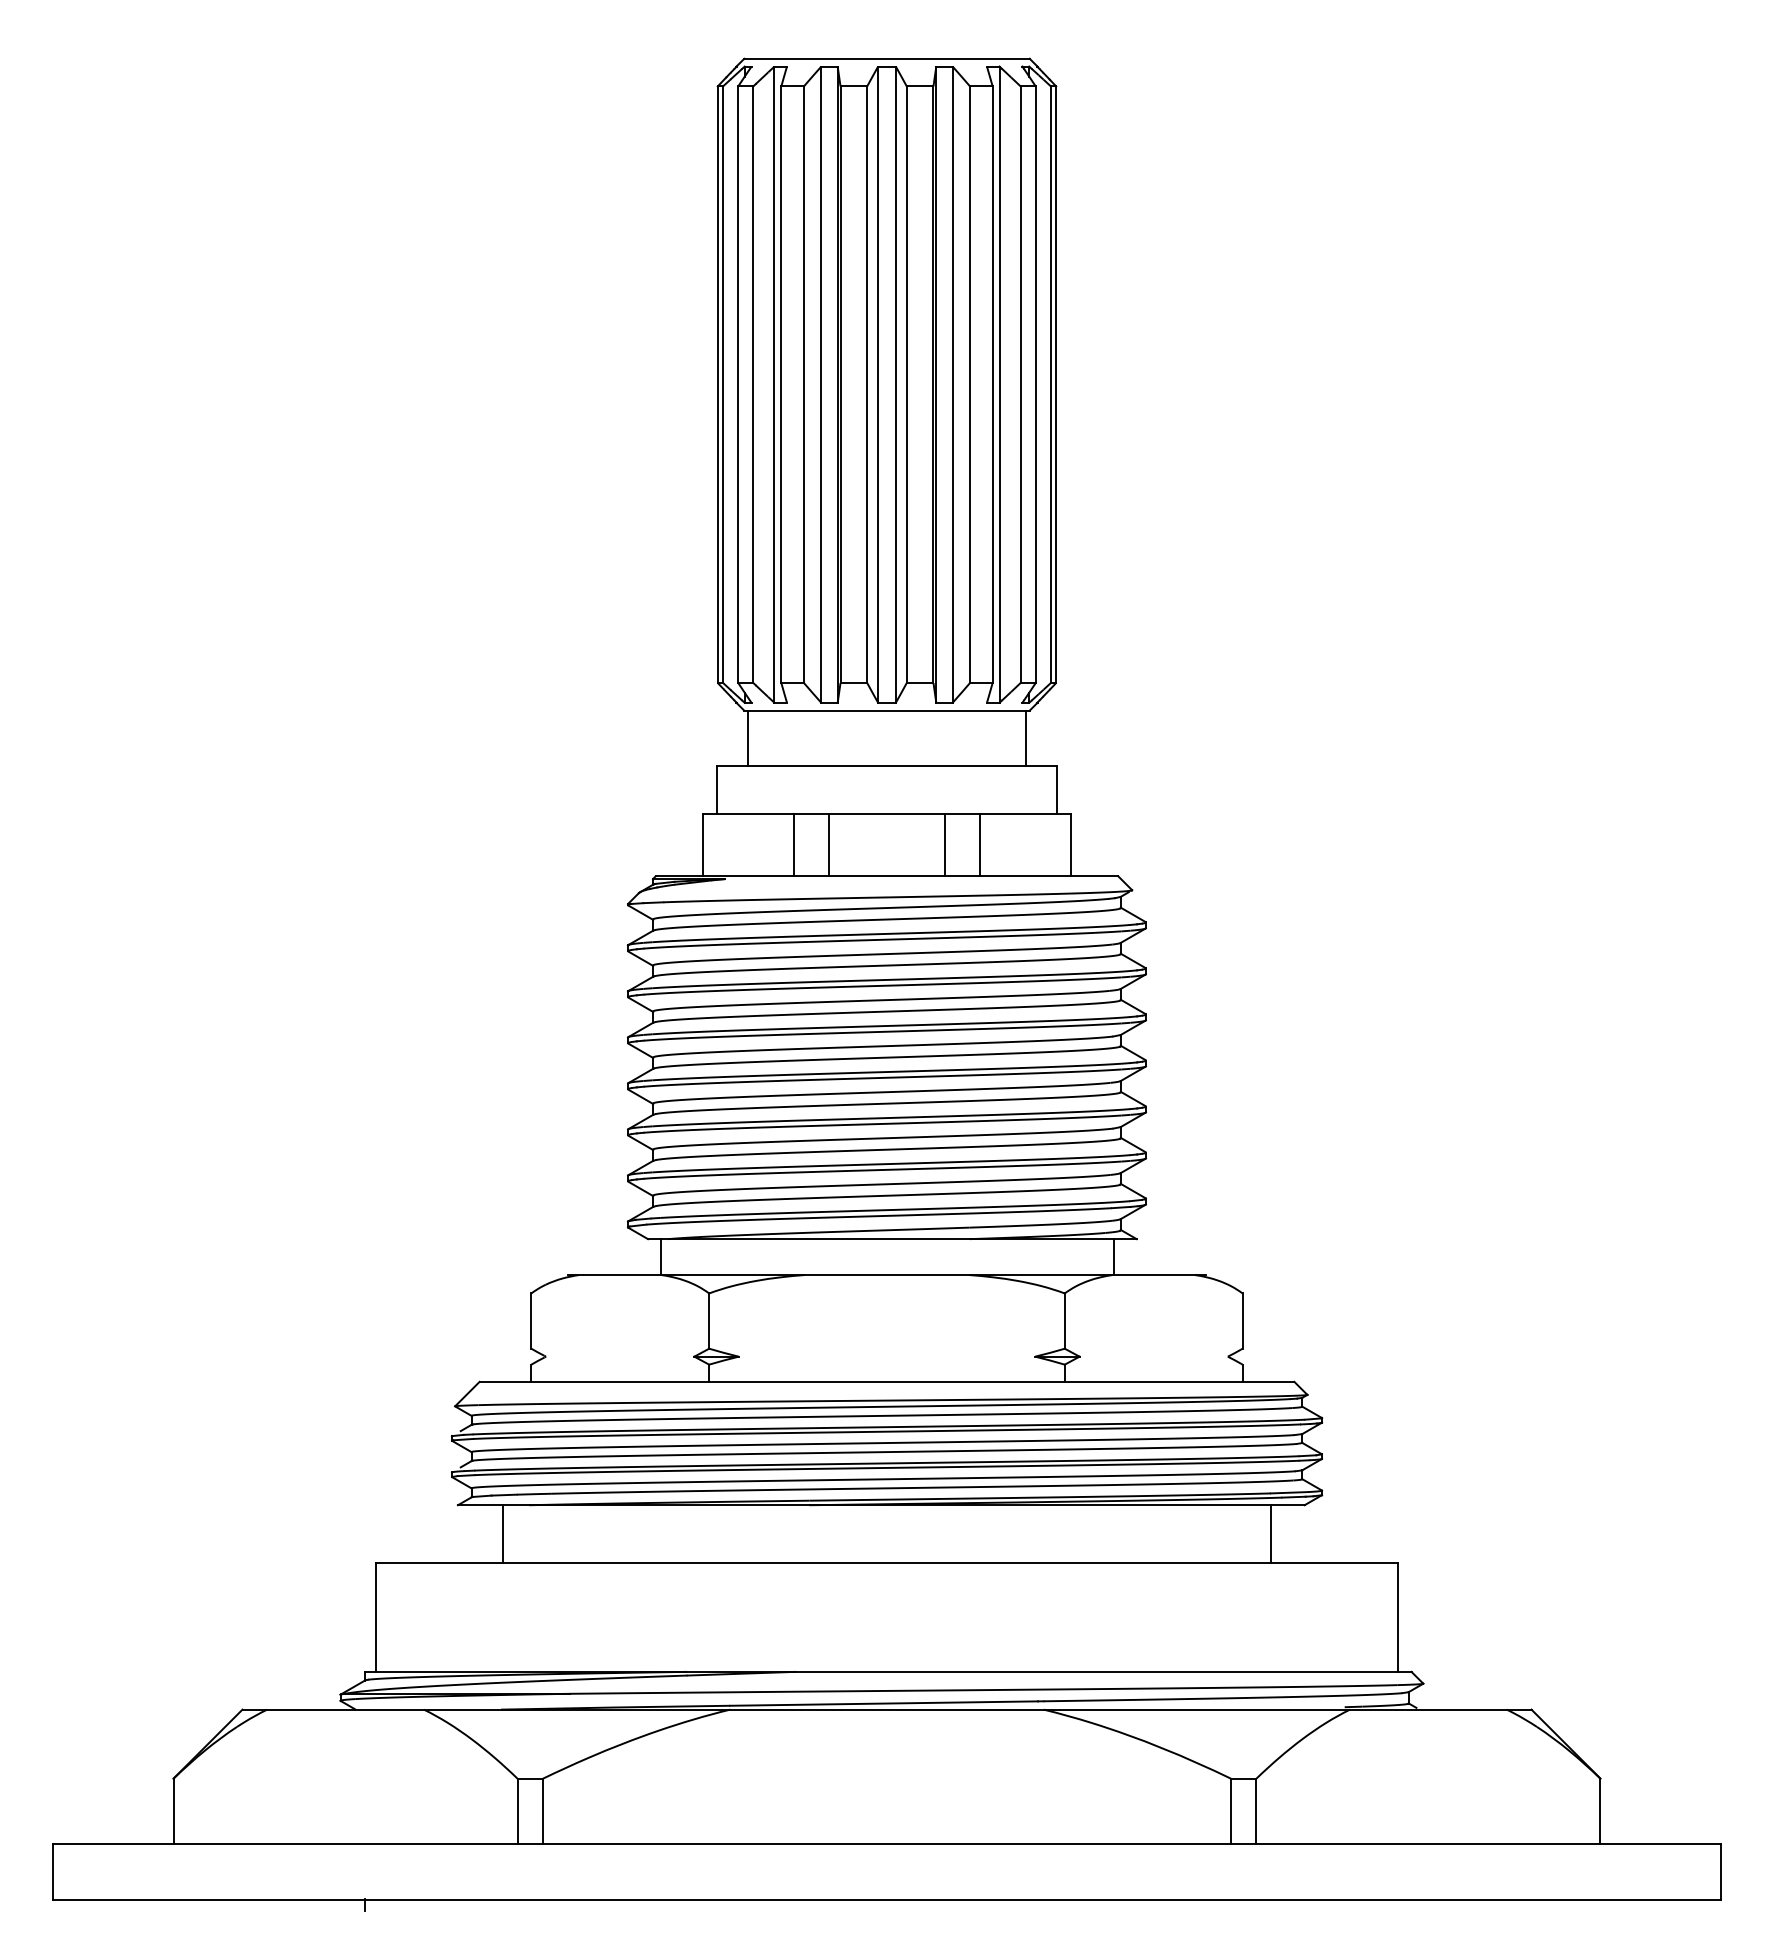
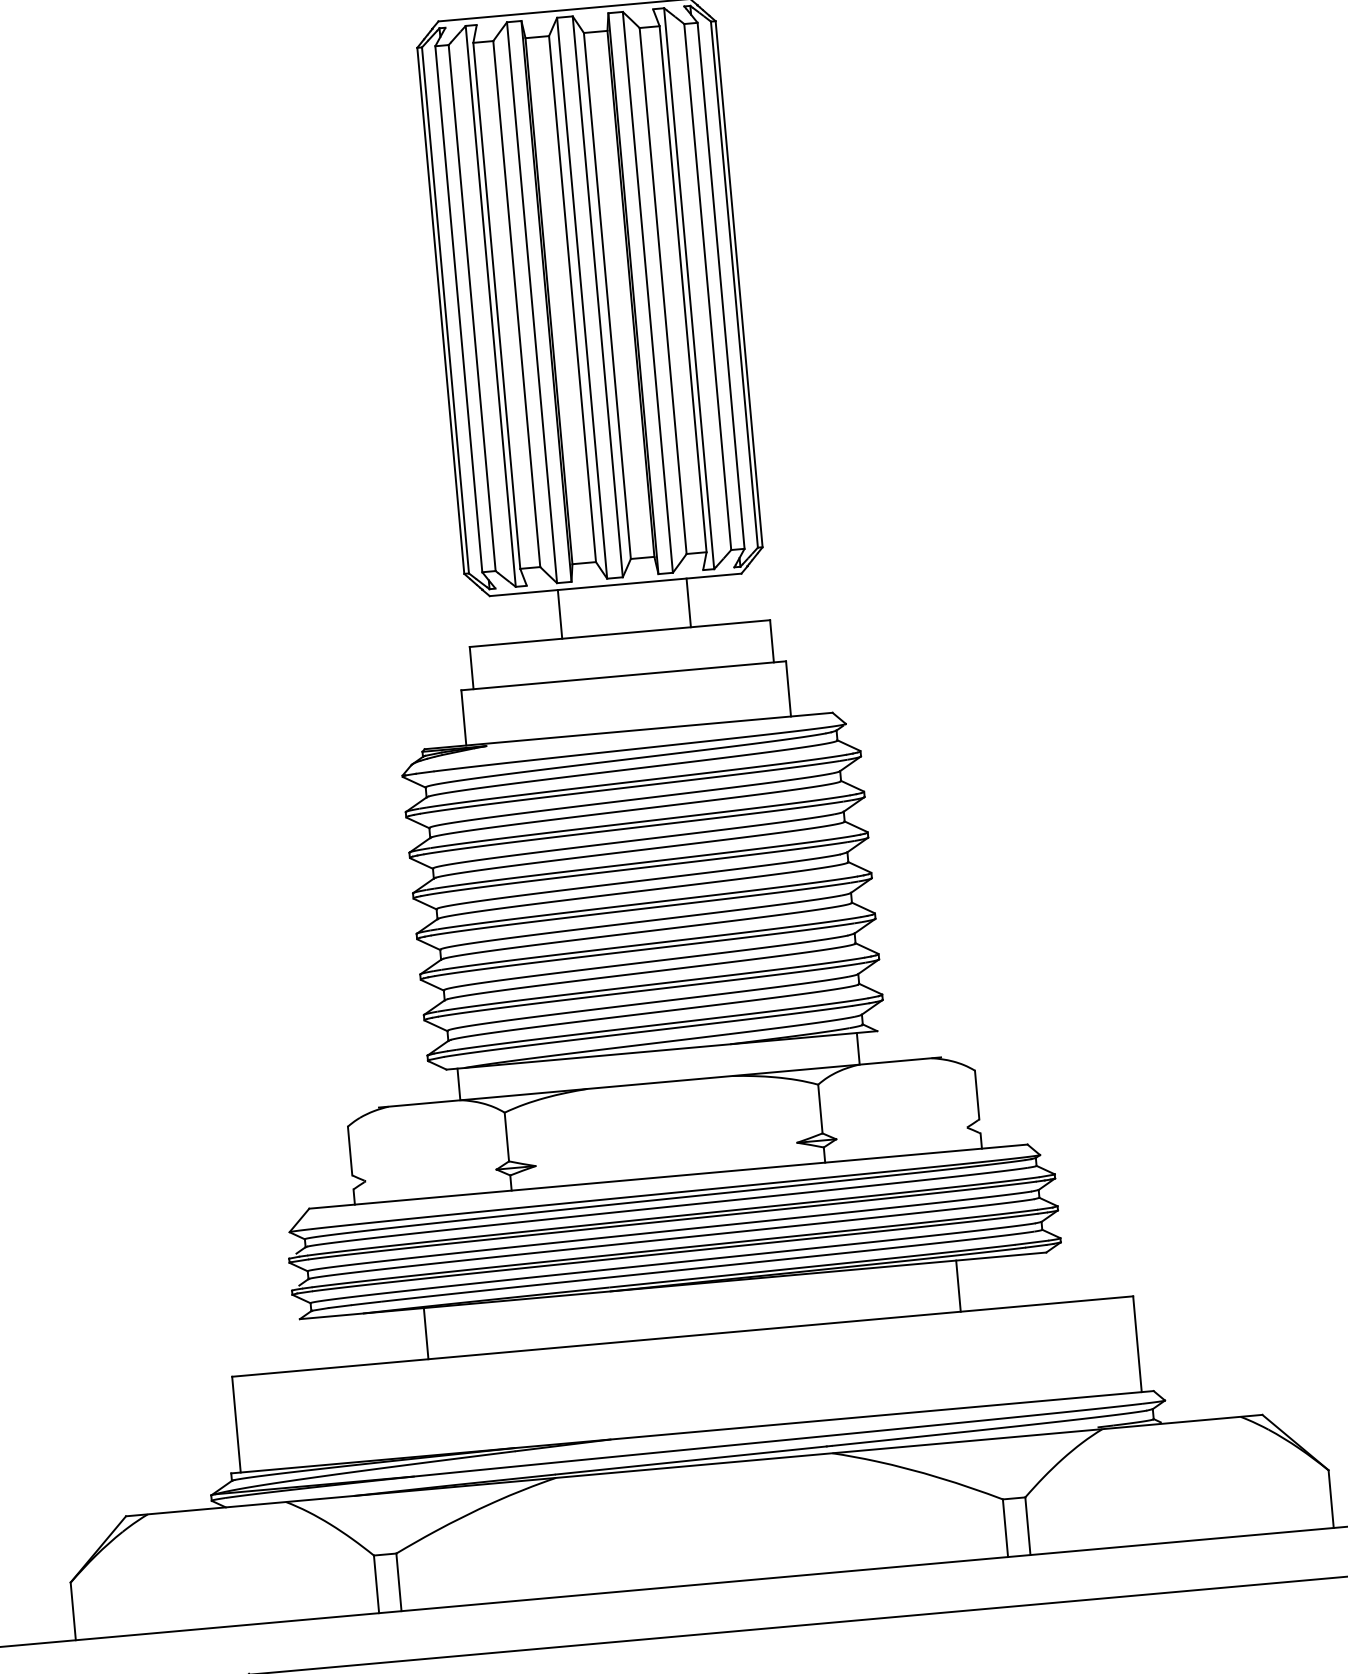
line: (747, 737) -> (559, 613), moved
line: (1026, 737) -> (688, 602), moved
line: (794, 844) -> (544, 710), removed
line: (829, 844) -> (575, 707), removed
line: (944, 844) -> (676, 698), removed
line: (979, 844) -> (707, 695), removed
line: (502, 1534) -> (426, 1333), moved
line: (1271, 1534) -> (958, 1286), moved

